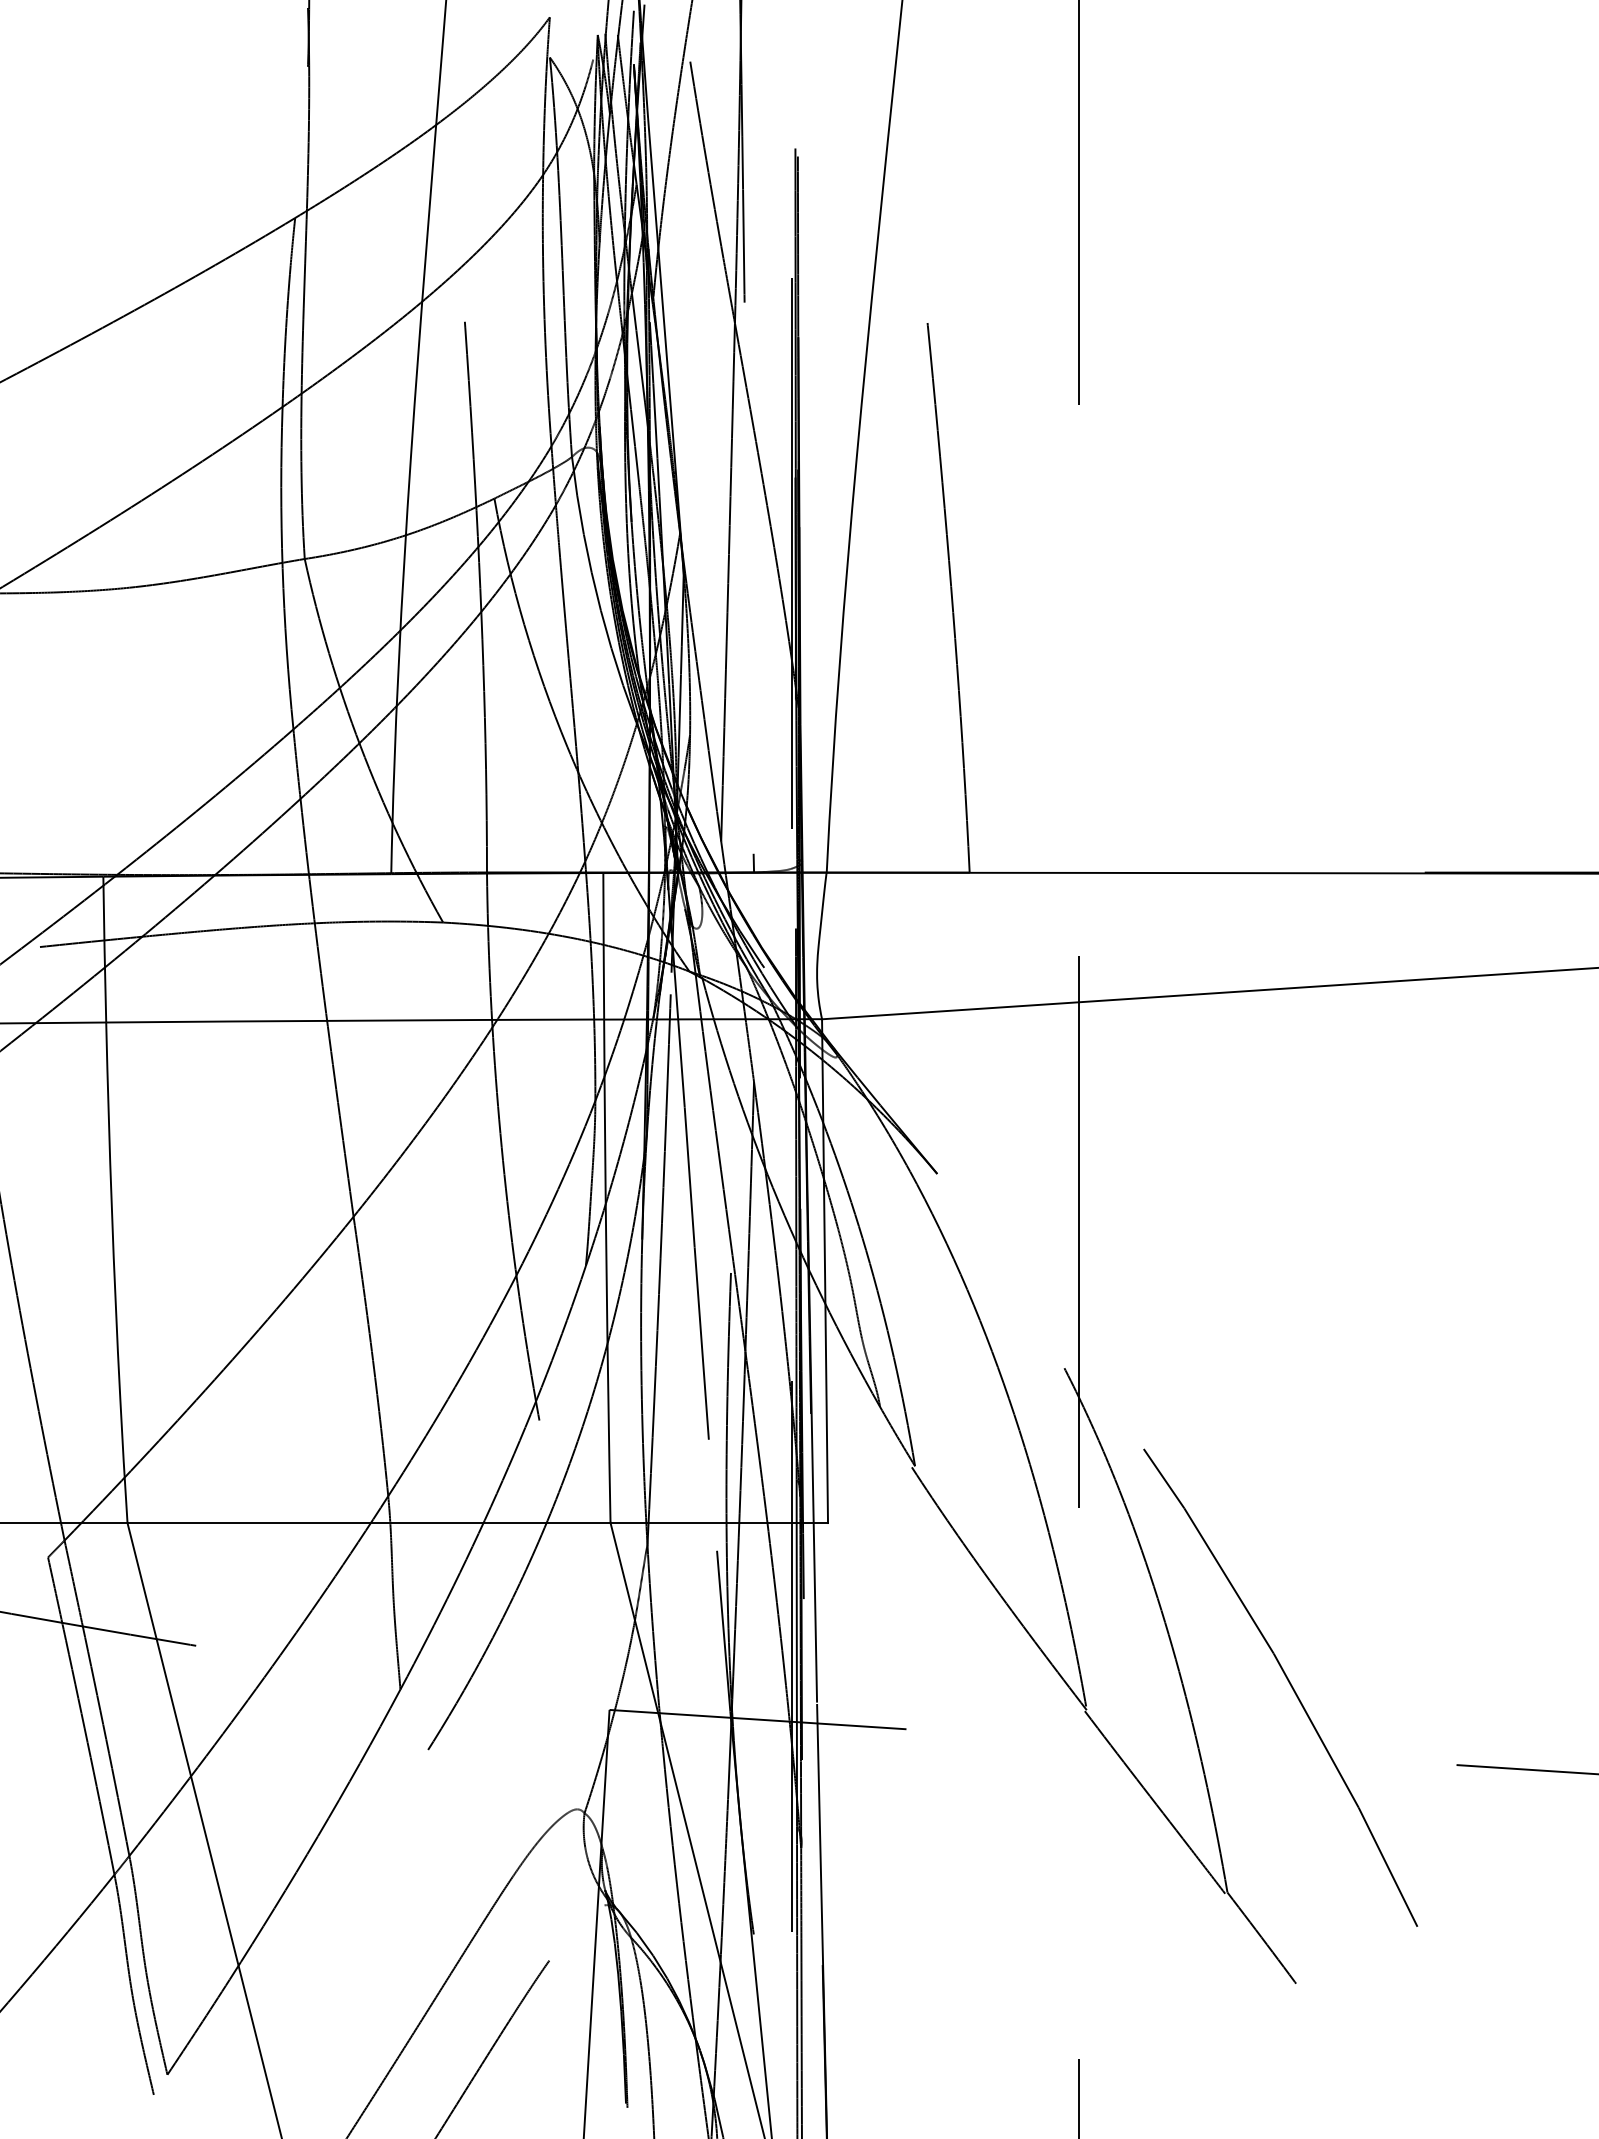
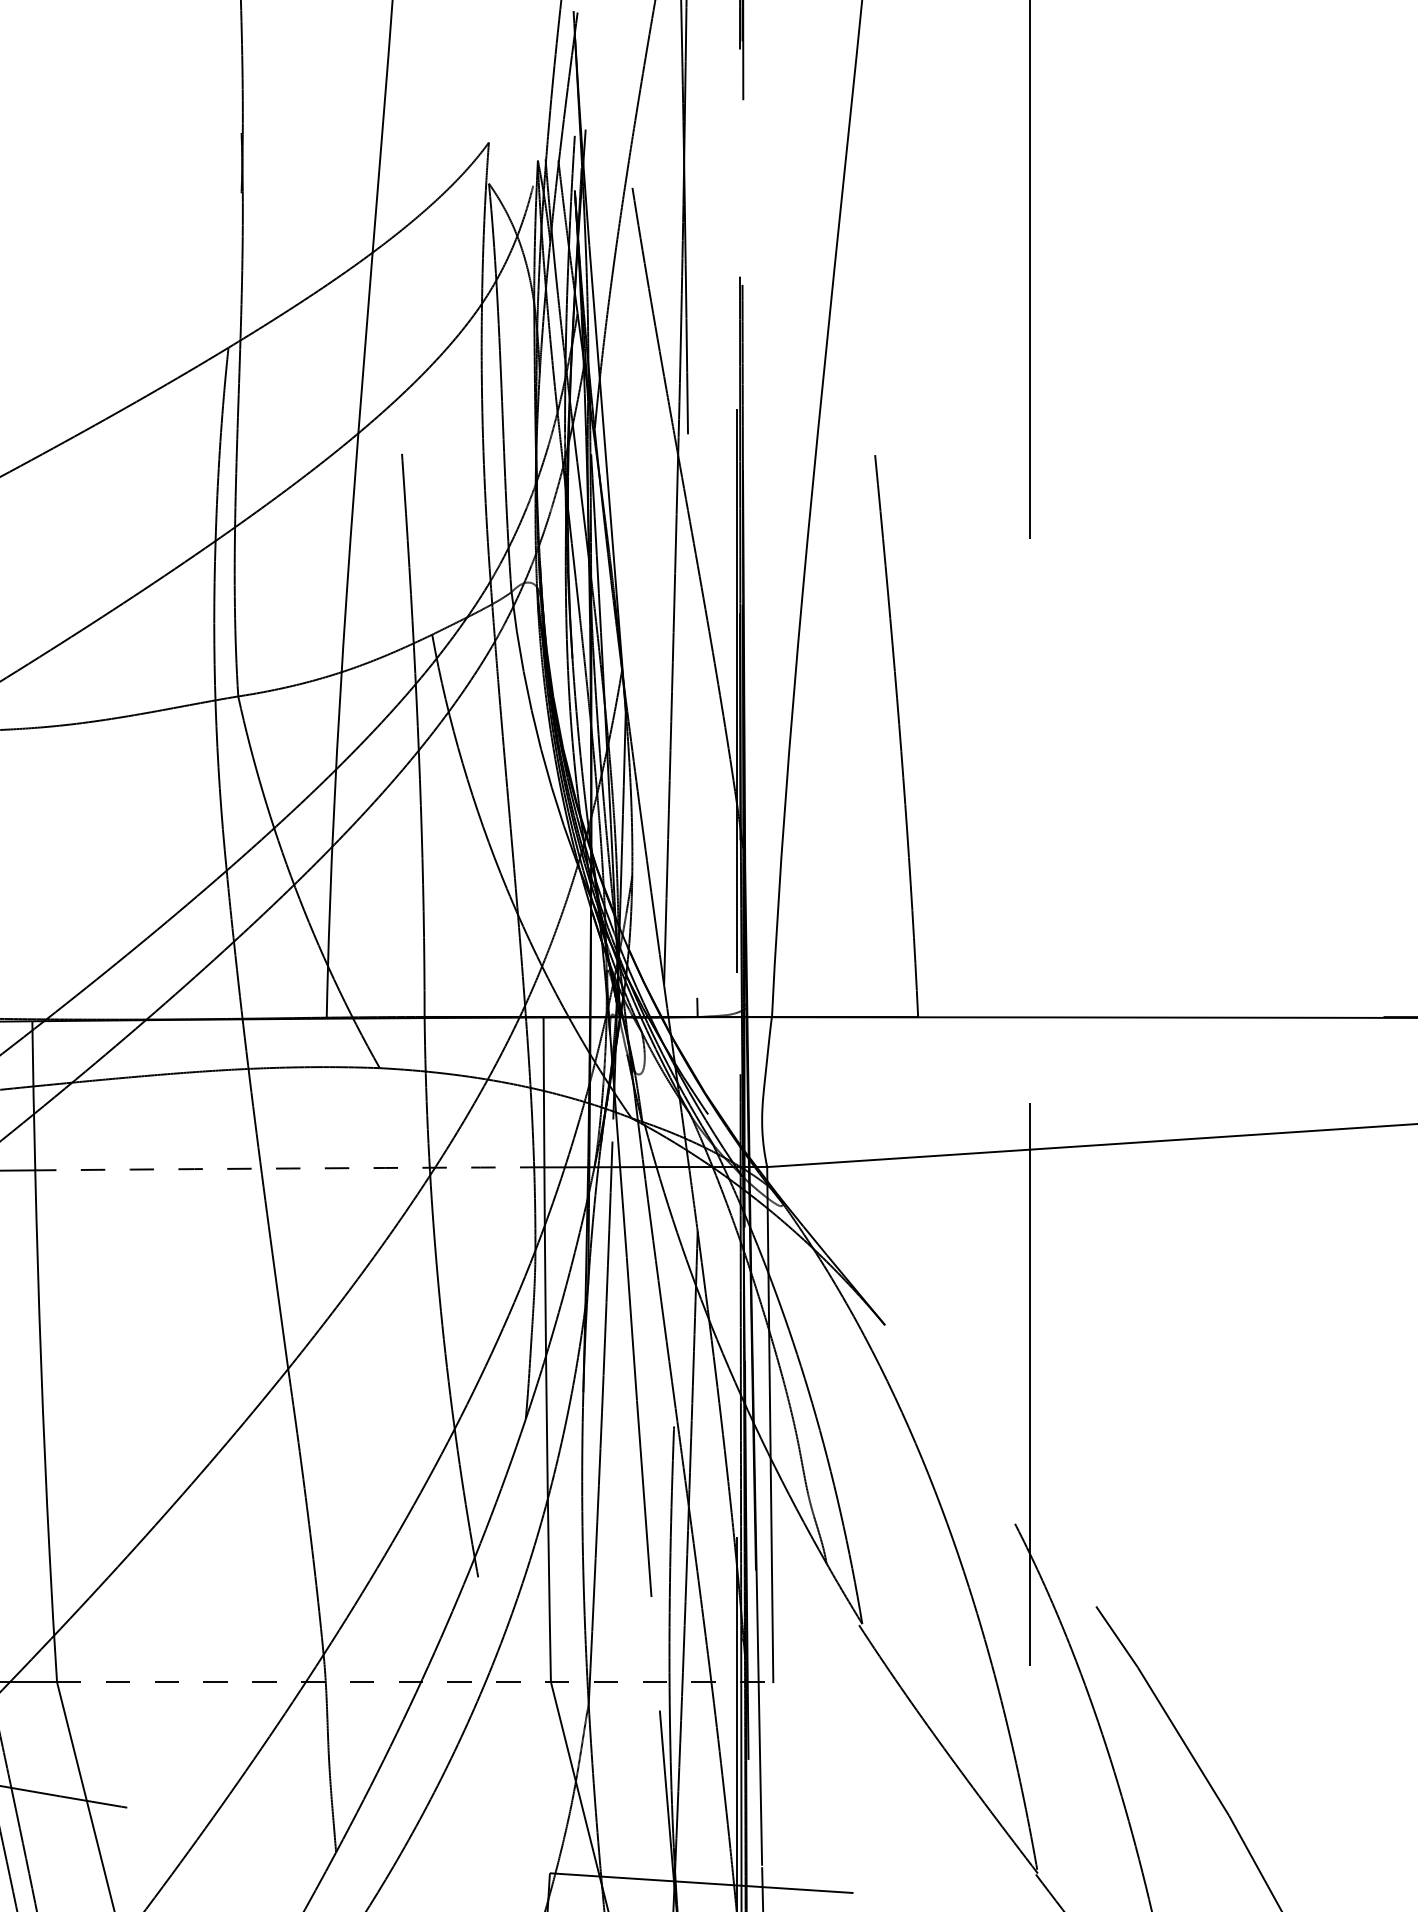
arc: (355, 1020) -> (290, 1168), solid -> dashed
line: (478, 1523) -> (415, 1682), solid -> dashed

